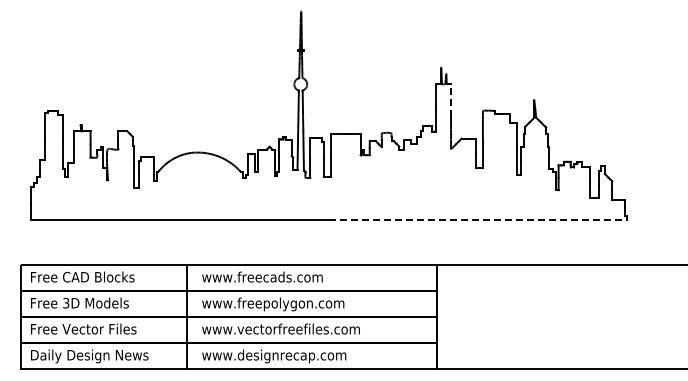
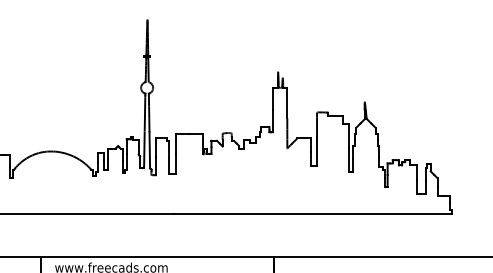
line: (451, 100) -> (287, 102), dashed -> solid
line: (478, 219) -> (312, 213), dashed -> solid

